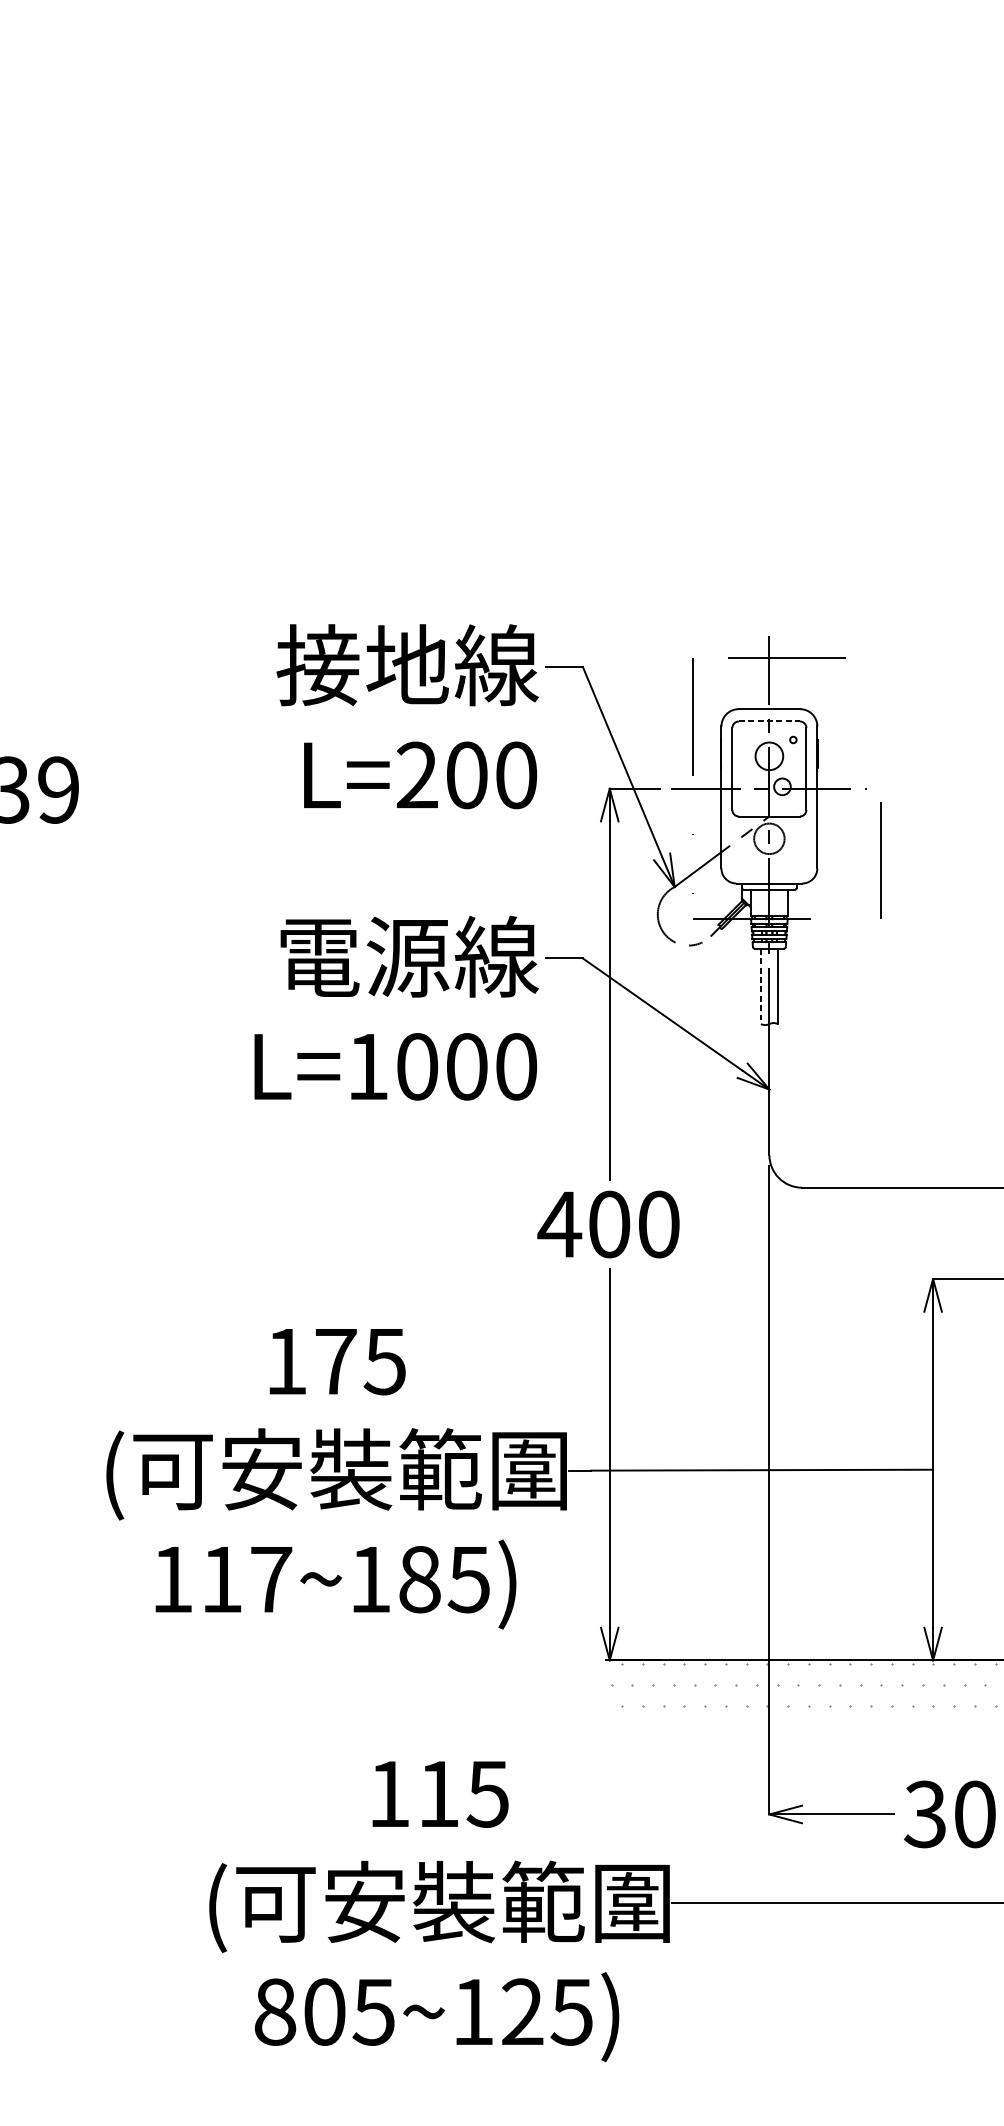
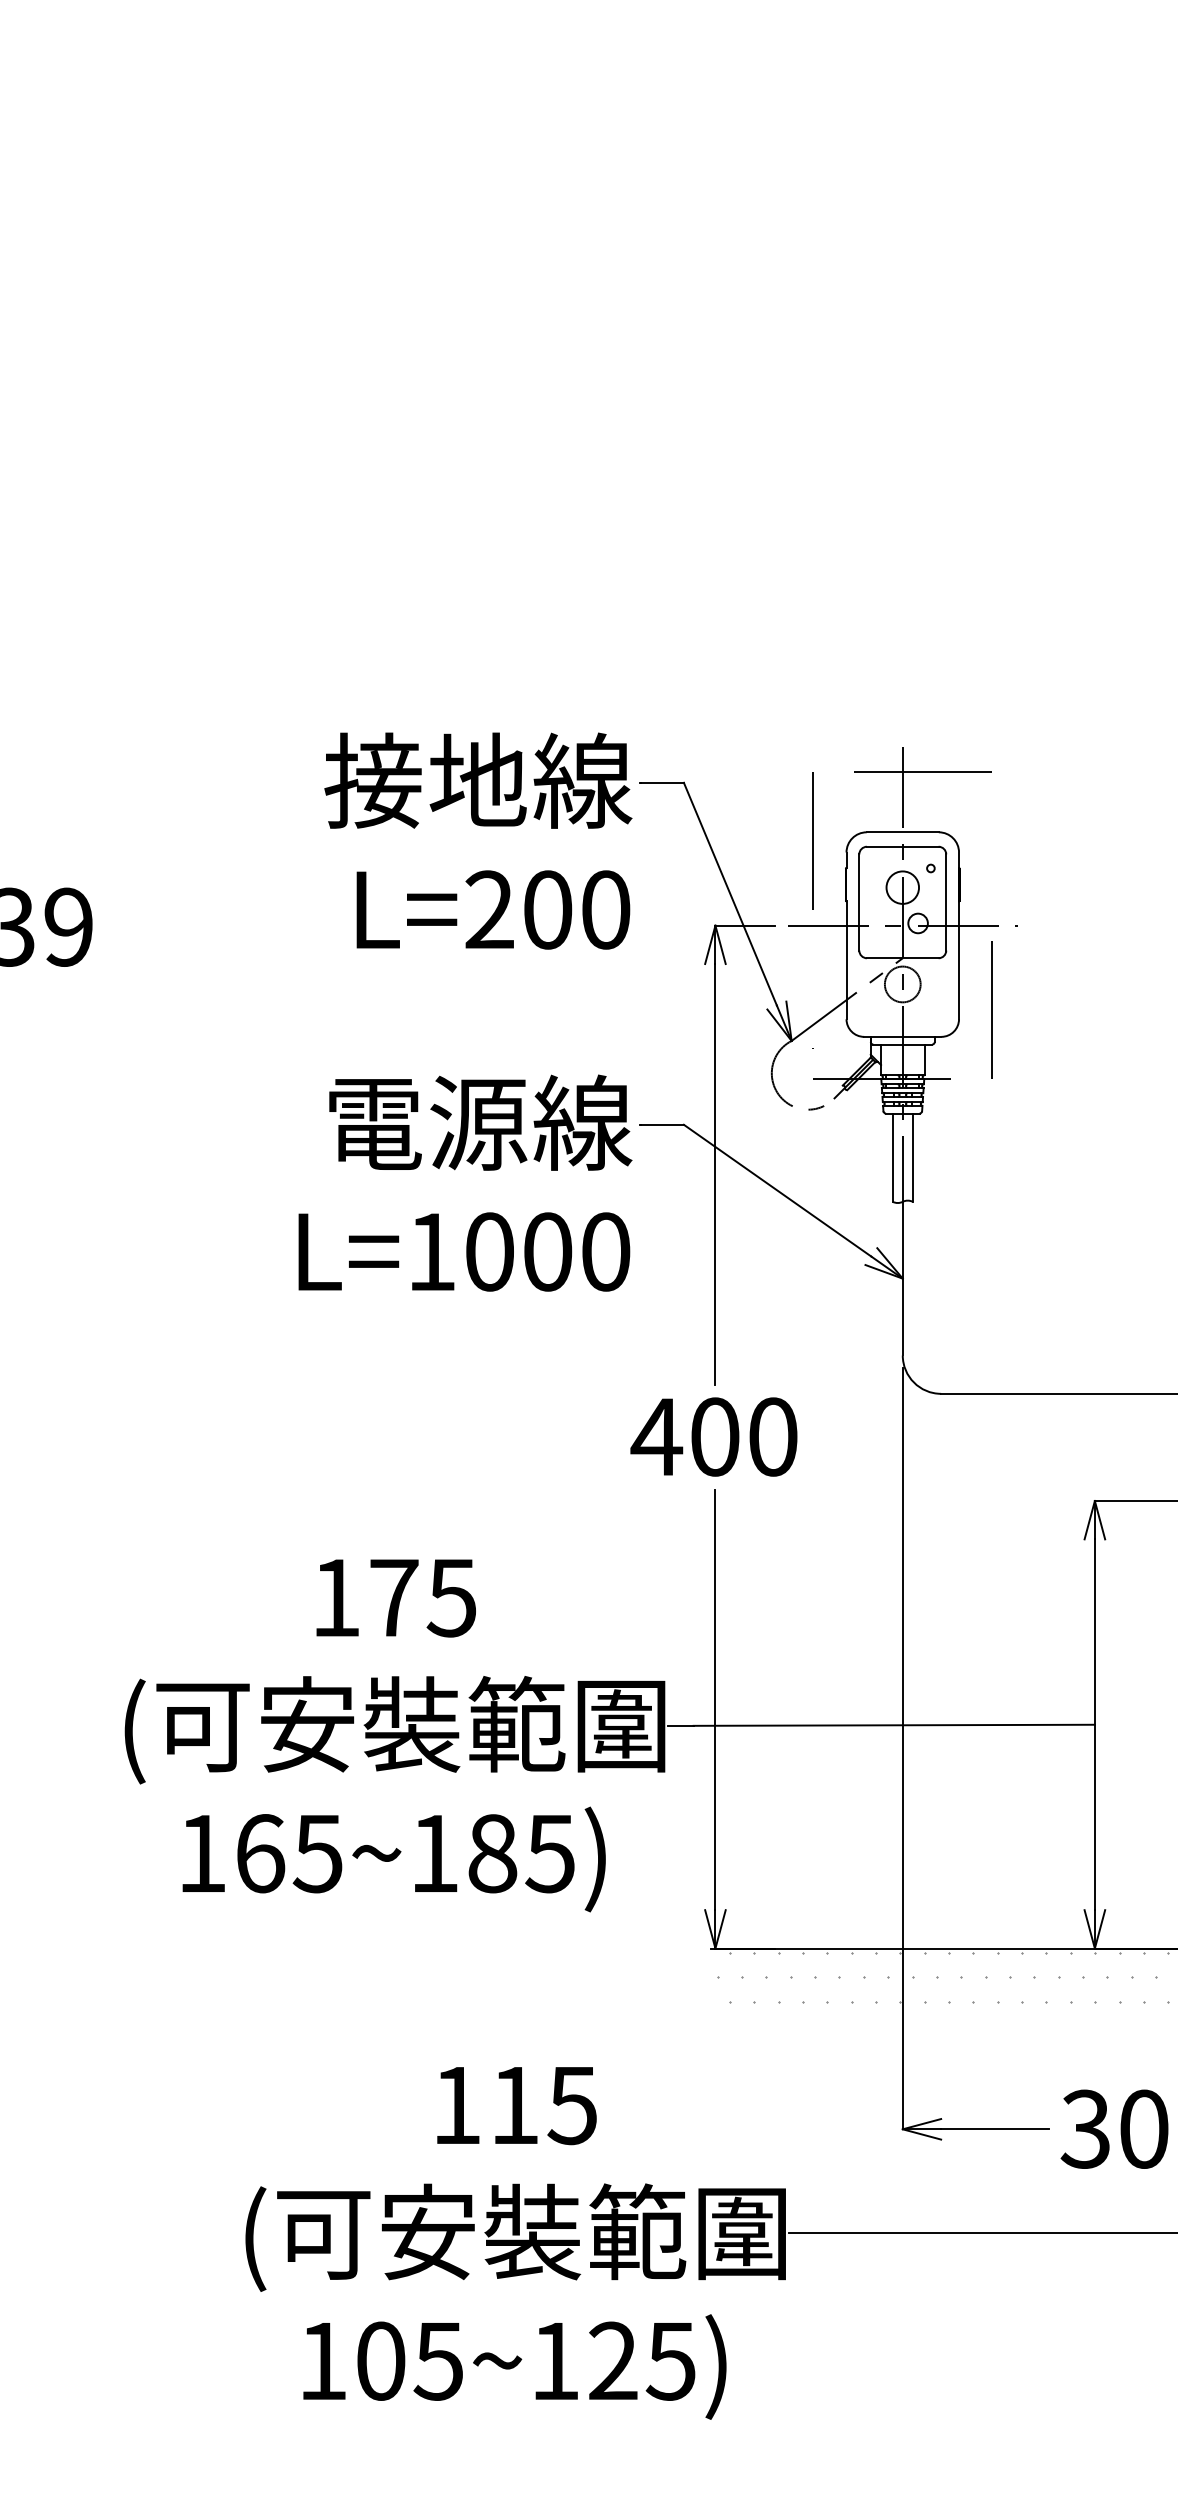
line: (769, 721) -> (902, 846), dashed -> solid
line: (879, 860) -> (991, 1009), moved
line: (760, 987) -> (892, 1158), dashed -> solid
text: (246, 1579) -> (289, 1853), 117~185) -> 165~185)
text: (275, 2011) -> (323, 2360), 805~125) -> 105~125)

